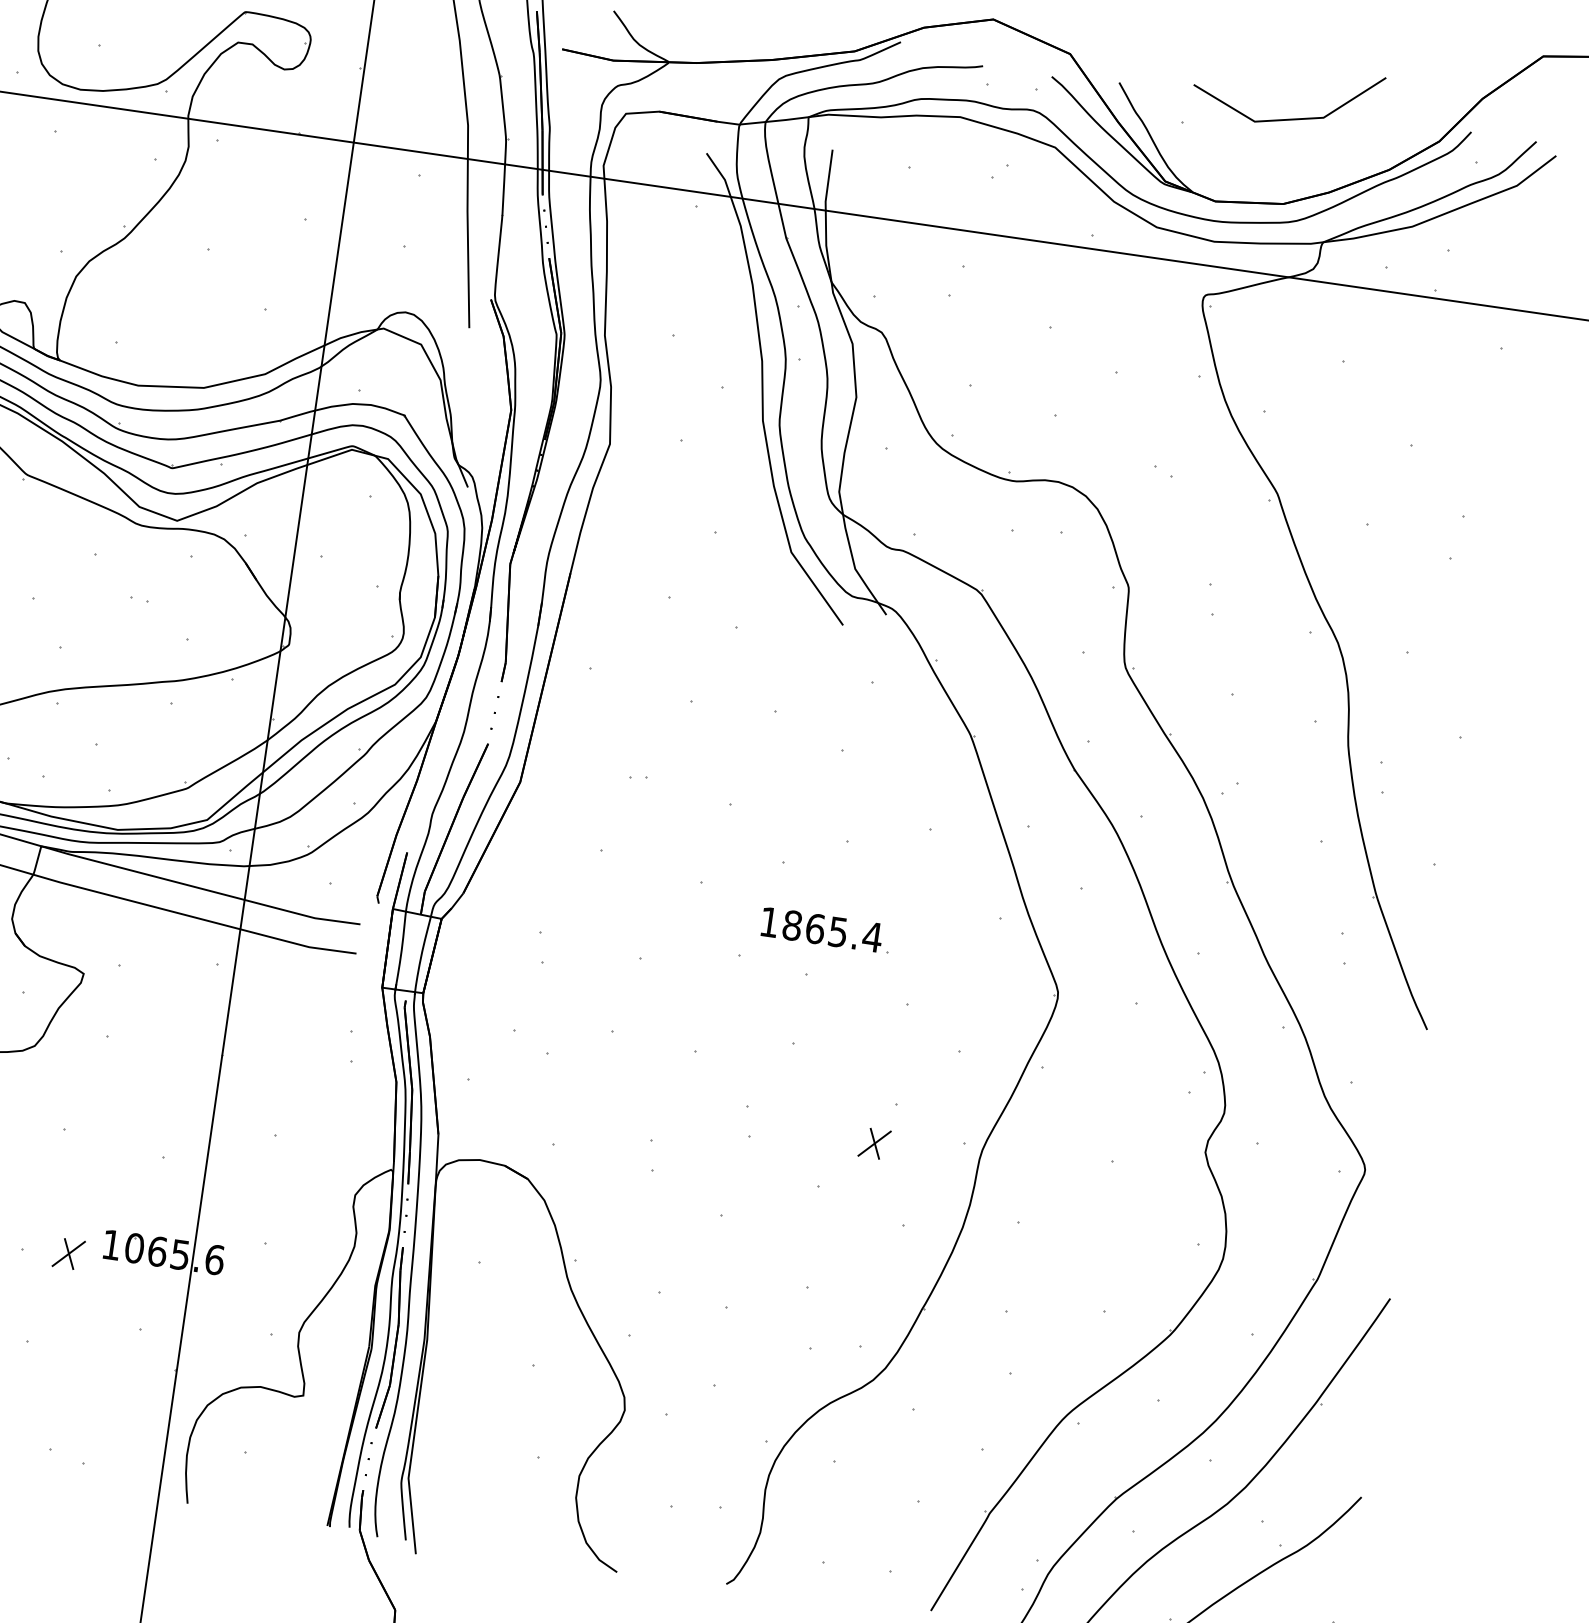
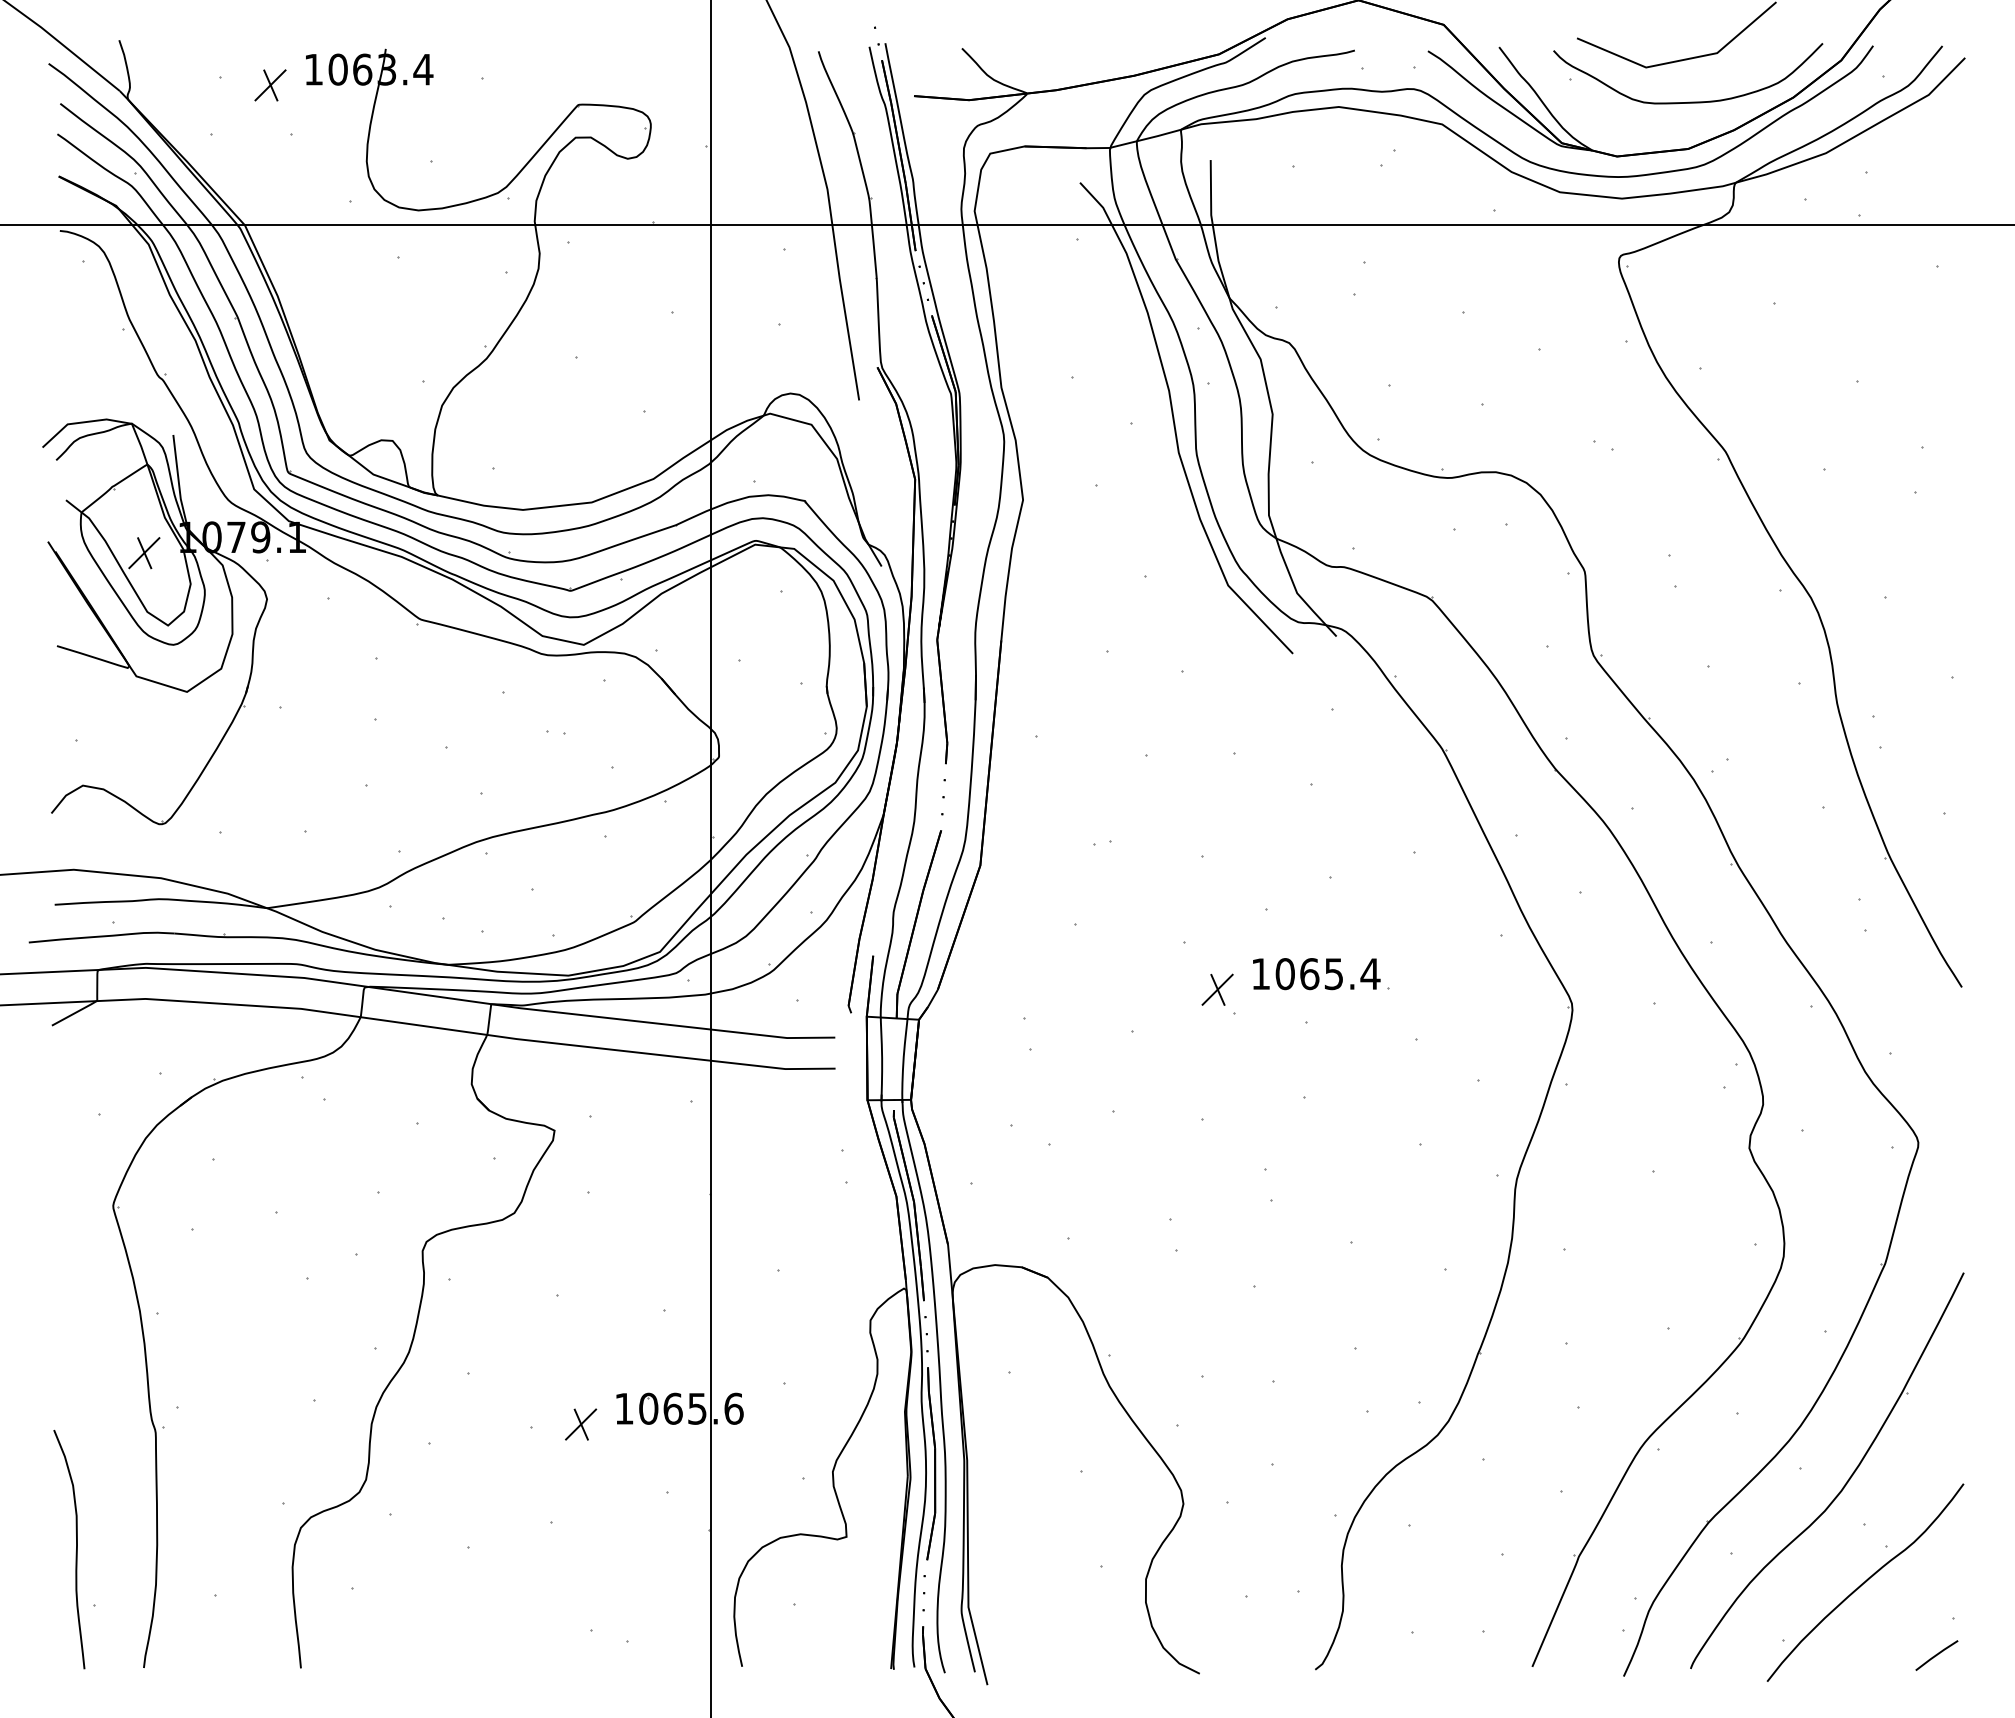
curve: (1290, 159) -> (1688, 101), added
text: (791, 924) -> (1284, 973), 1865.4 -> 1065.4
part: (874, 1143) -> (1217, 989), moved

